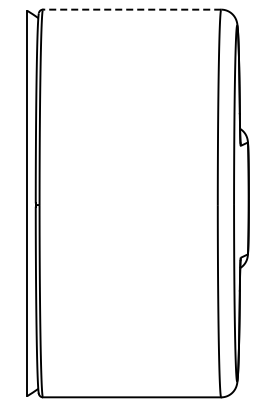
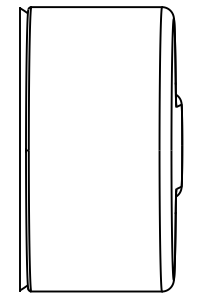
line: (131, 9) -> (96, 7), dashed -> solid

